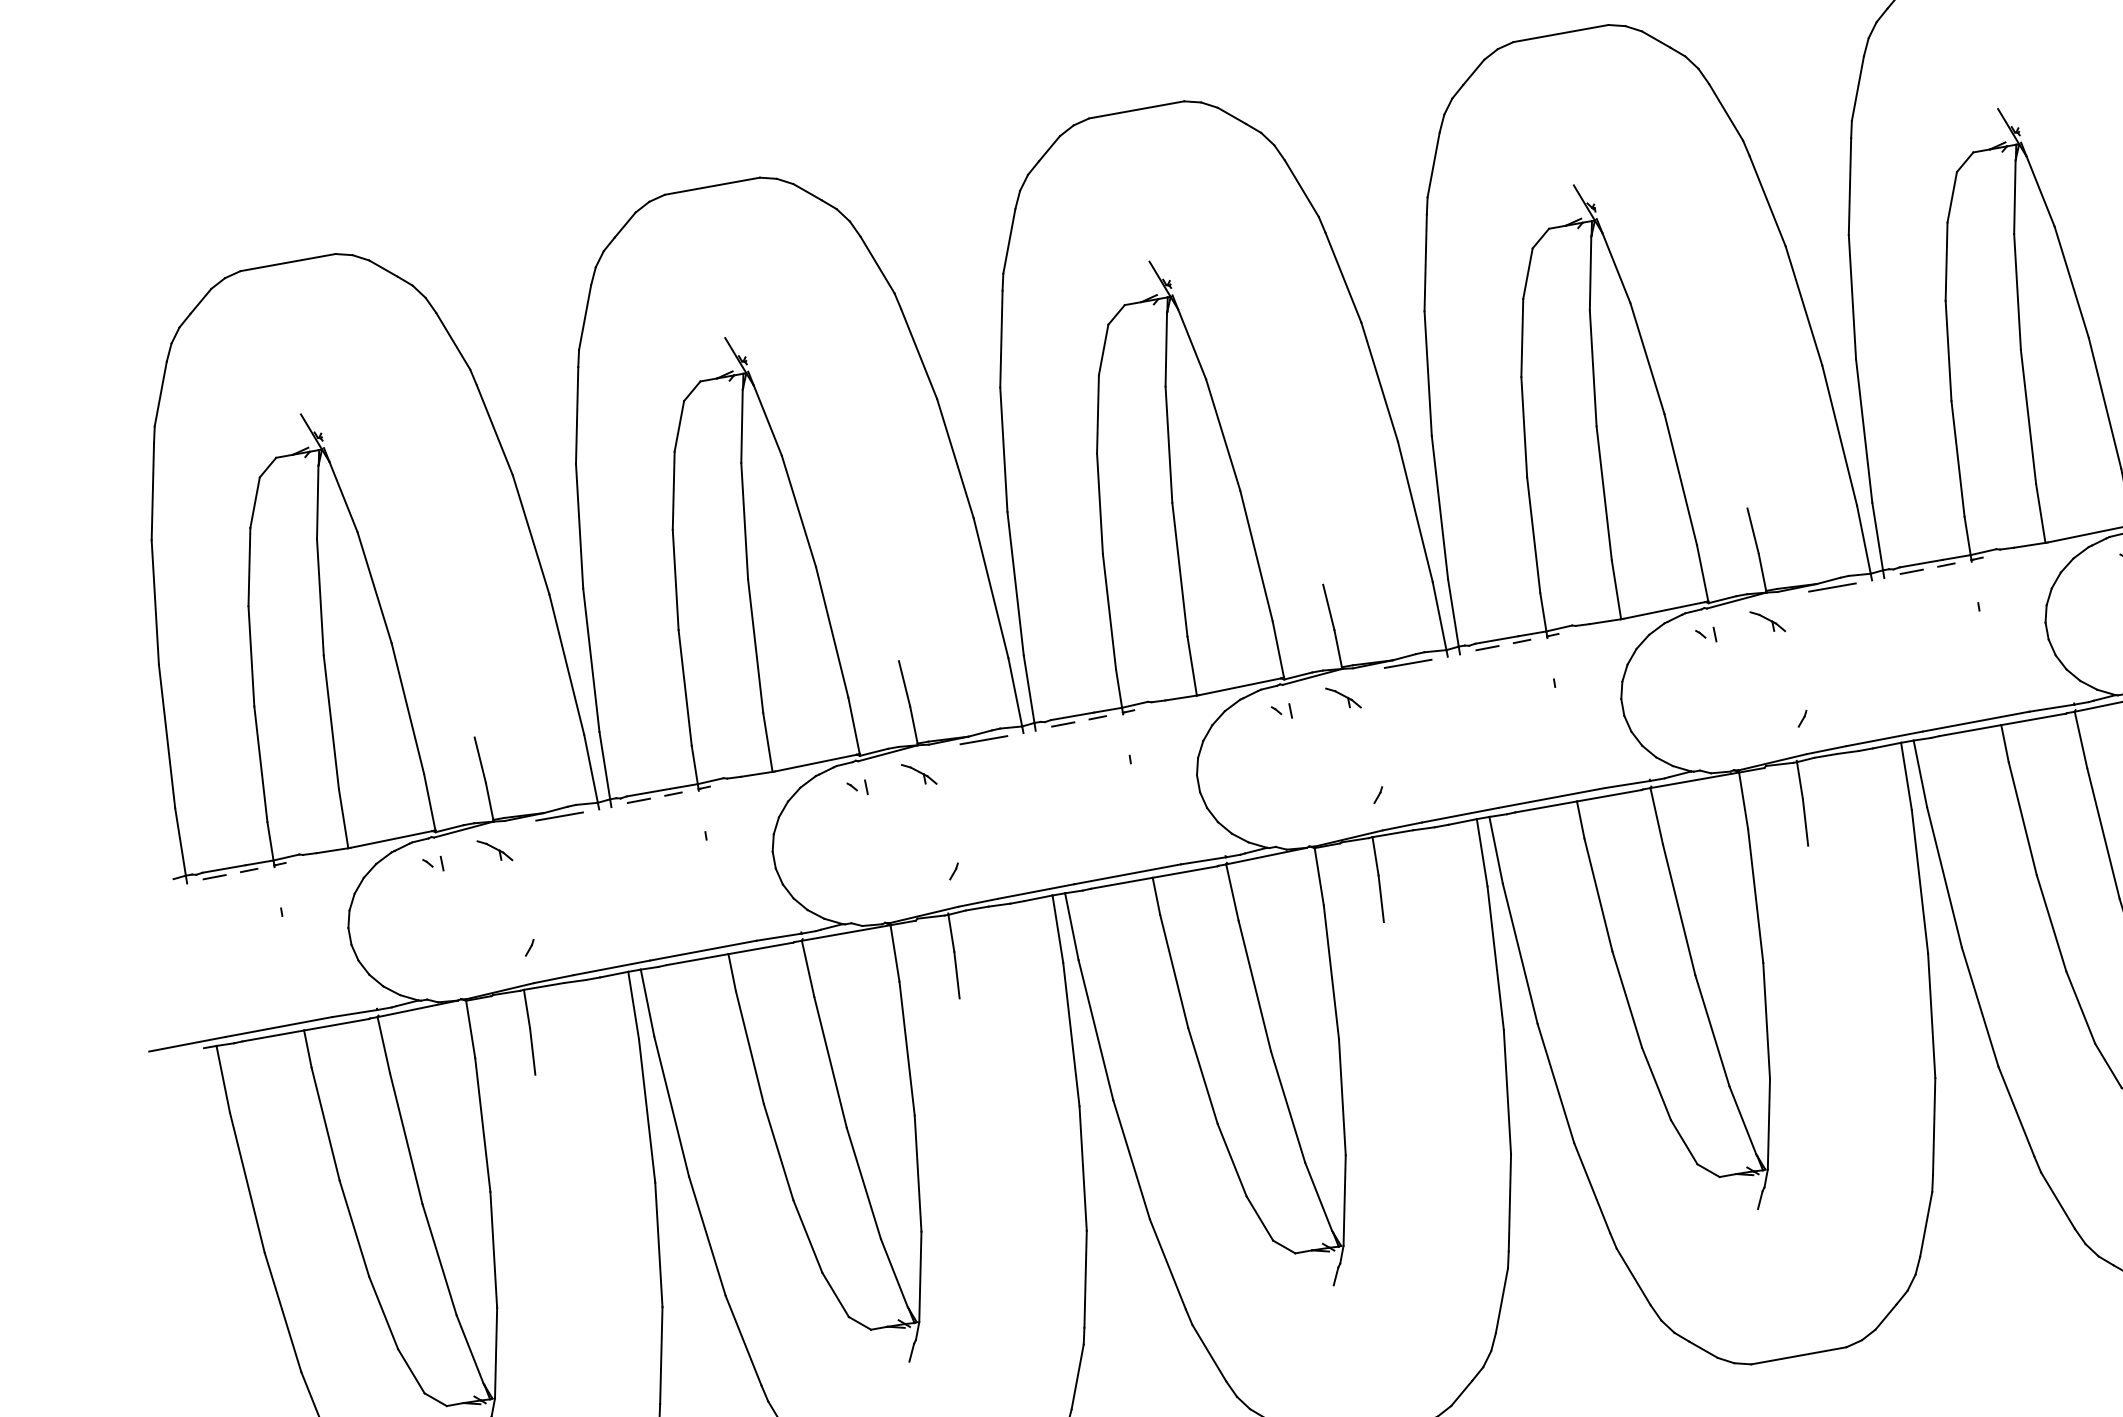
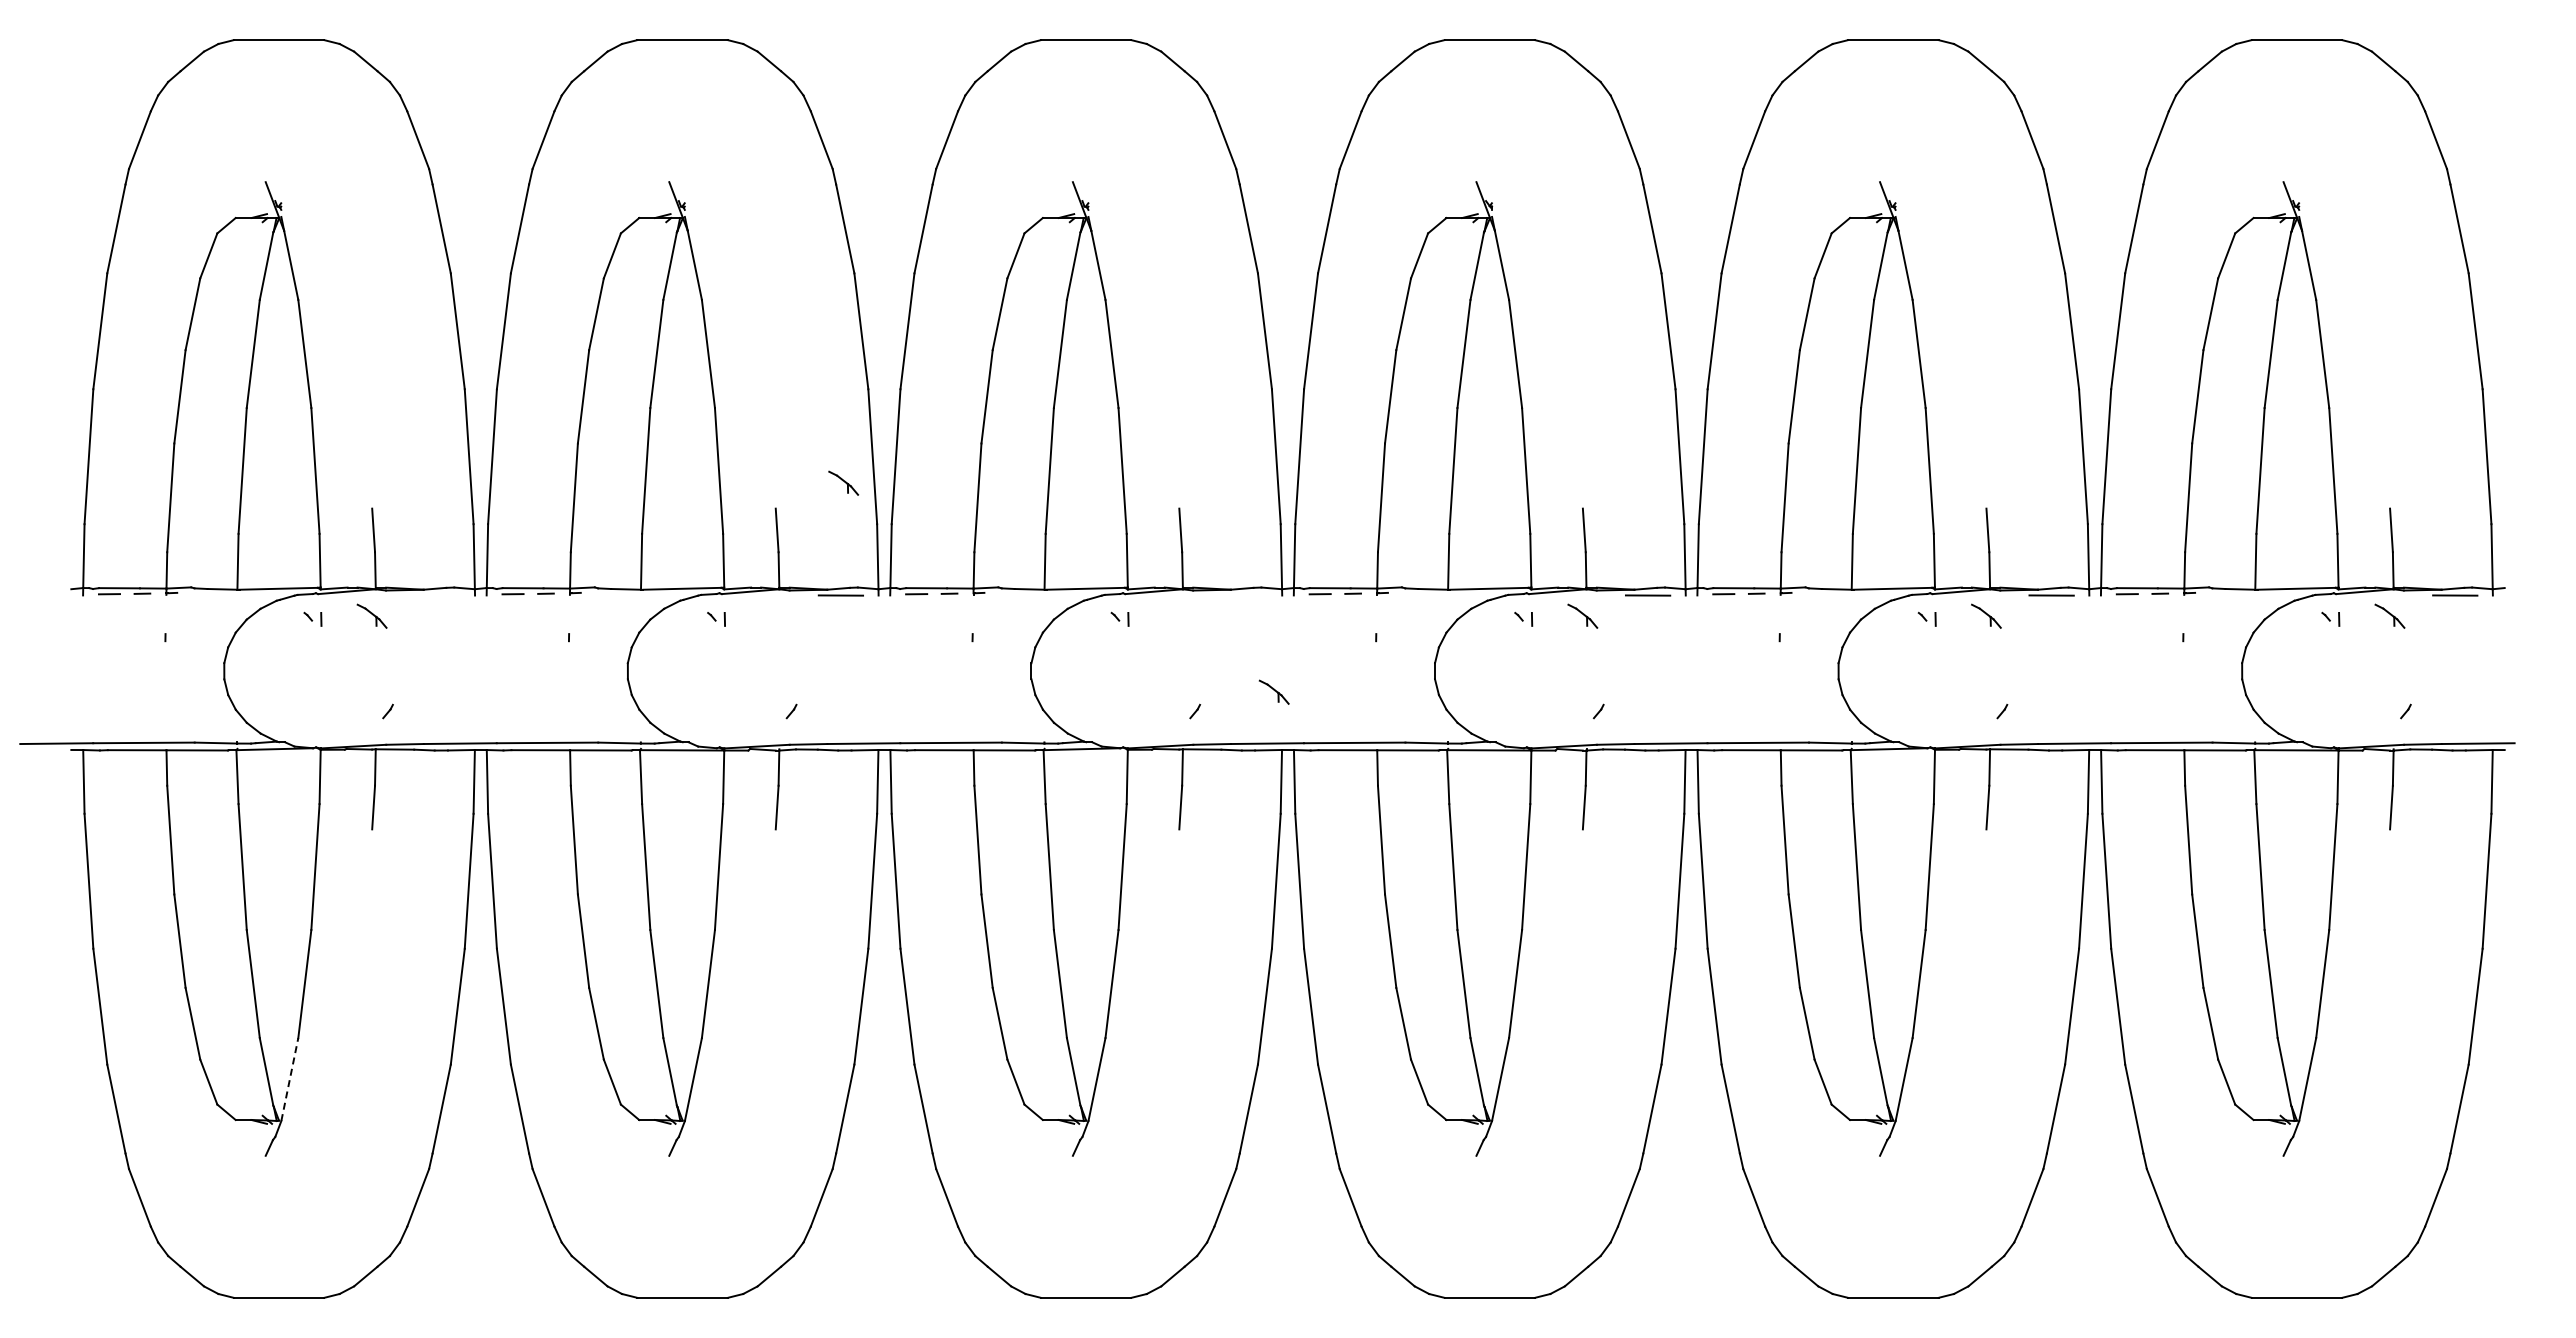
line: (1408, 663) -> (1244, 595), removed
part: (1342, 697) -> (1273, 691), moved
part: (918, 773) -> (843, 482), moved
line: (559, 816) -> (437, 595), removed
line: (495, 1353) -> (289, 1079), solid -> dashed

